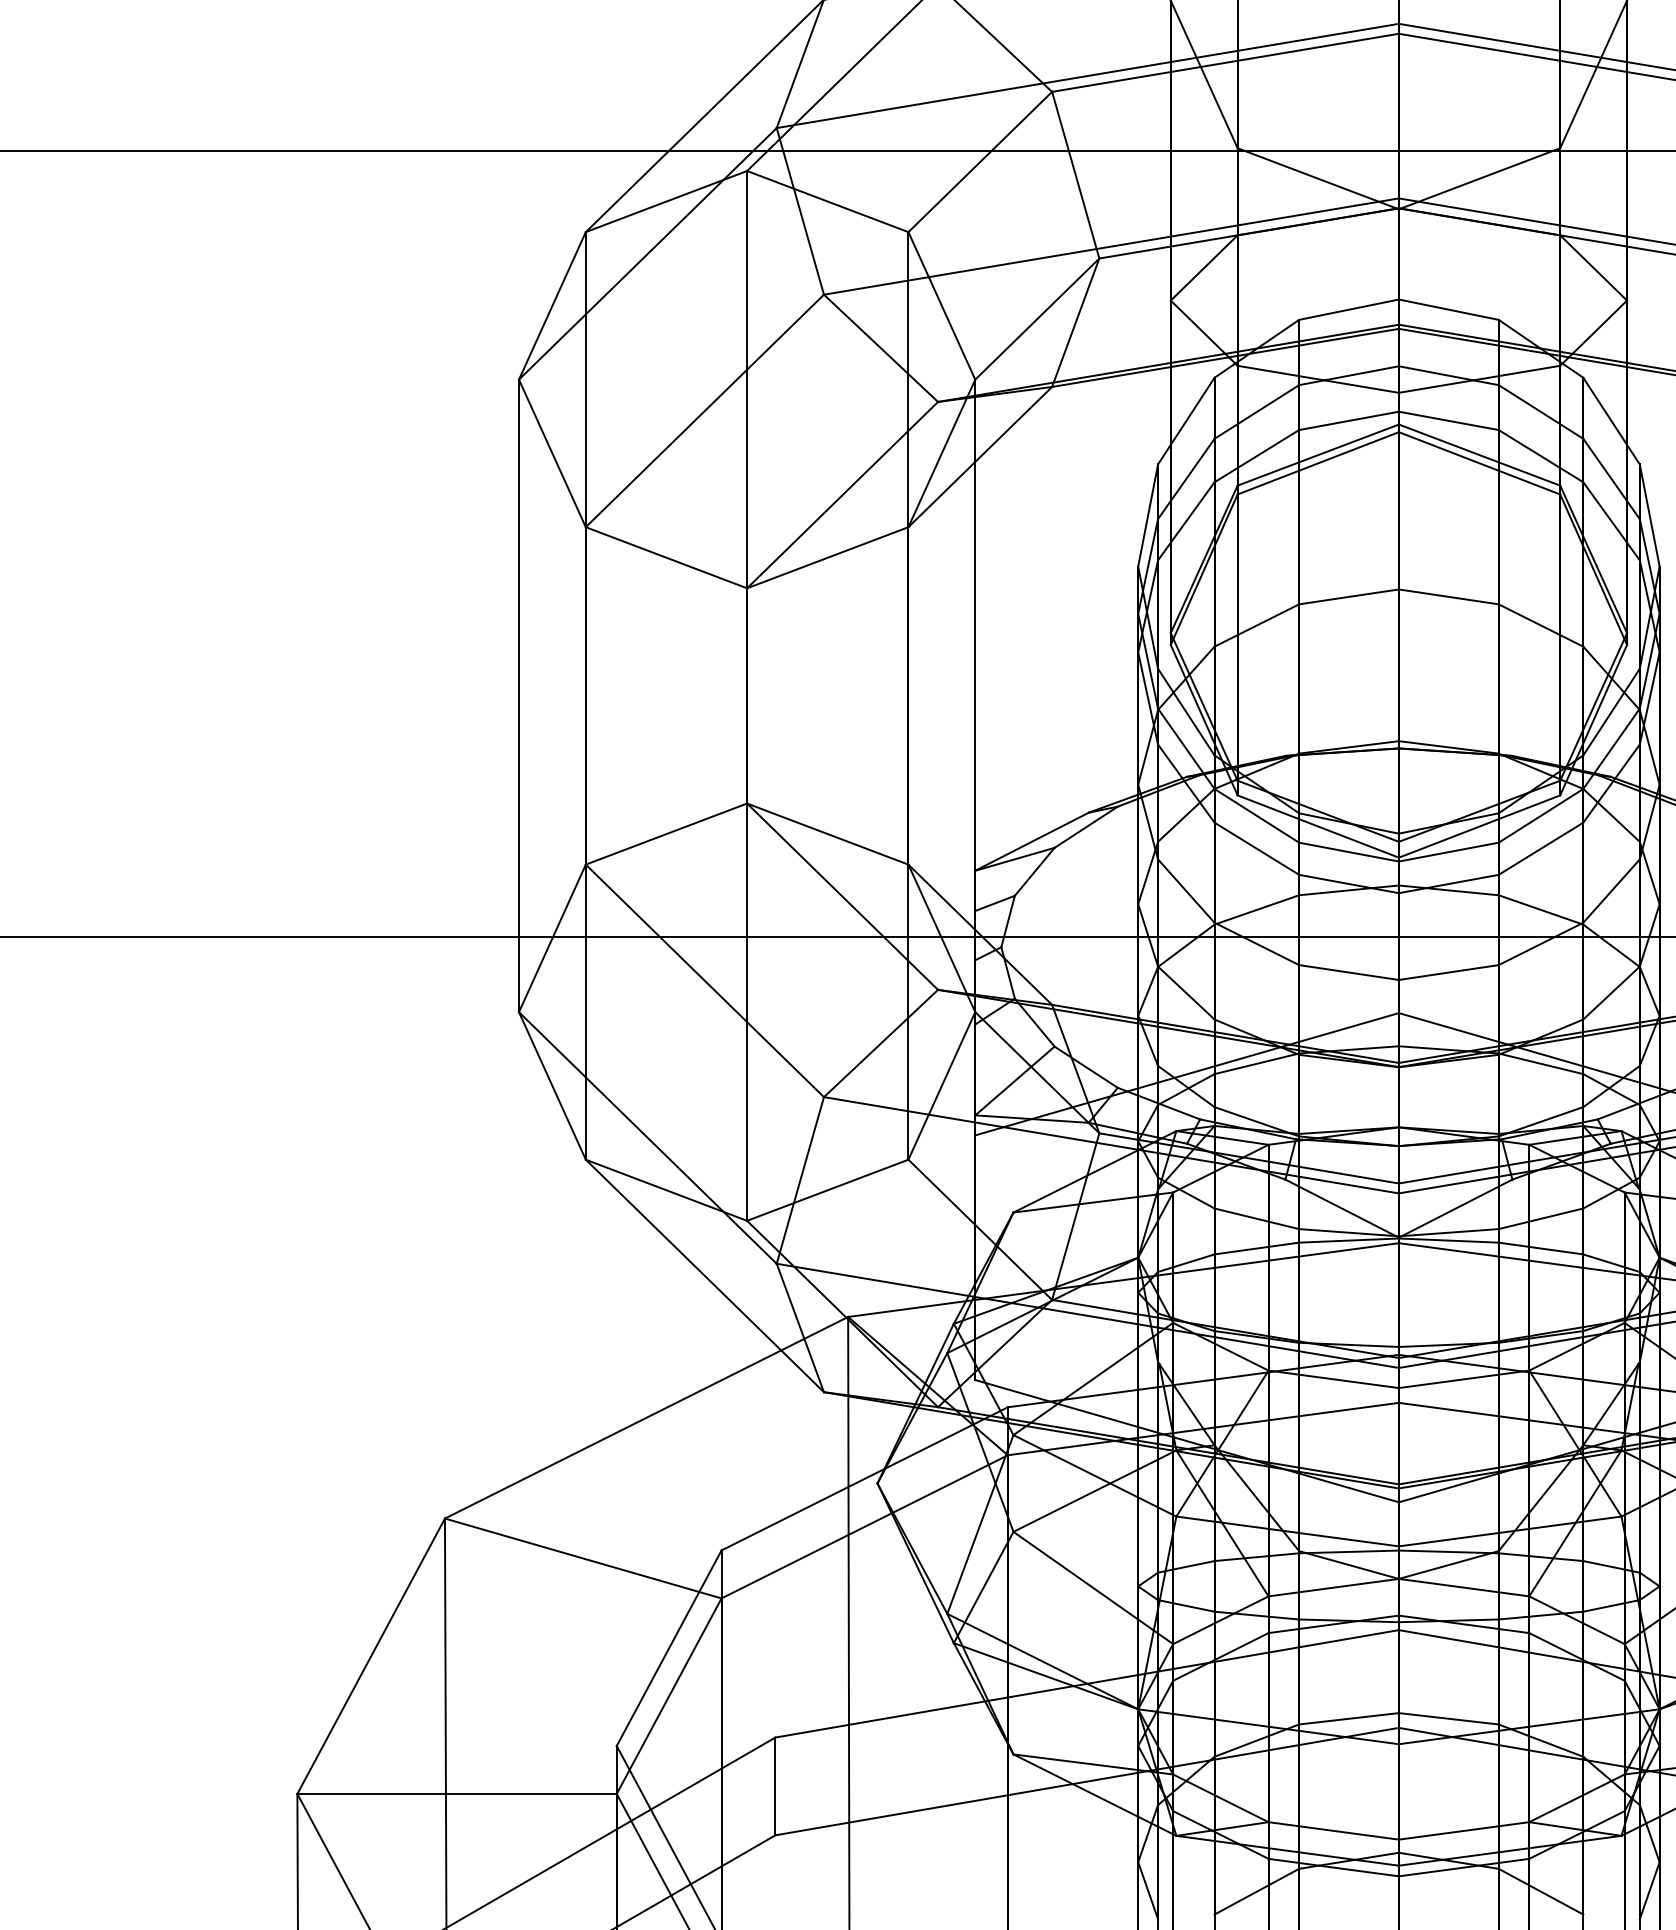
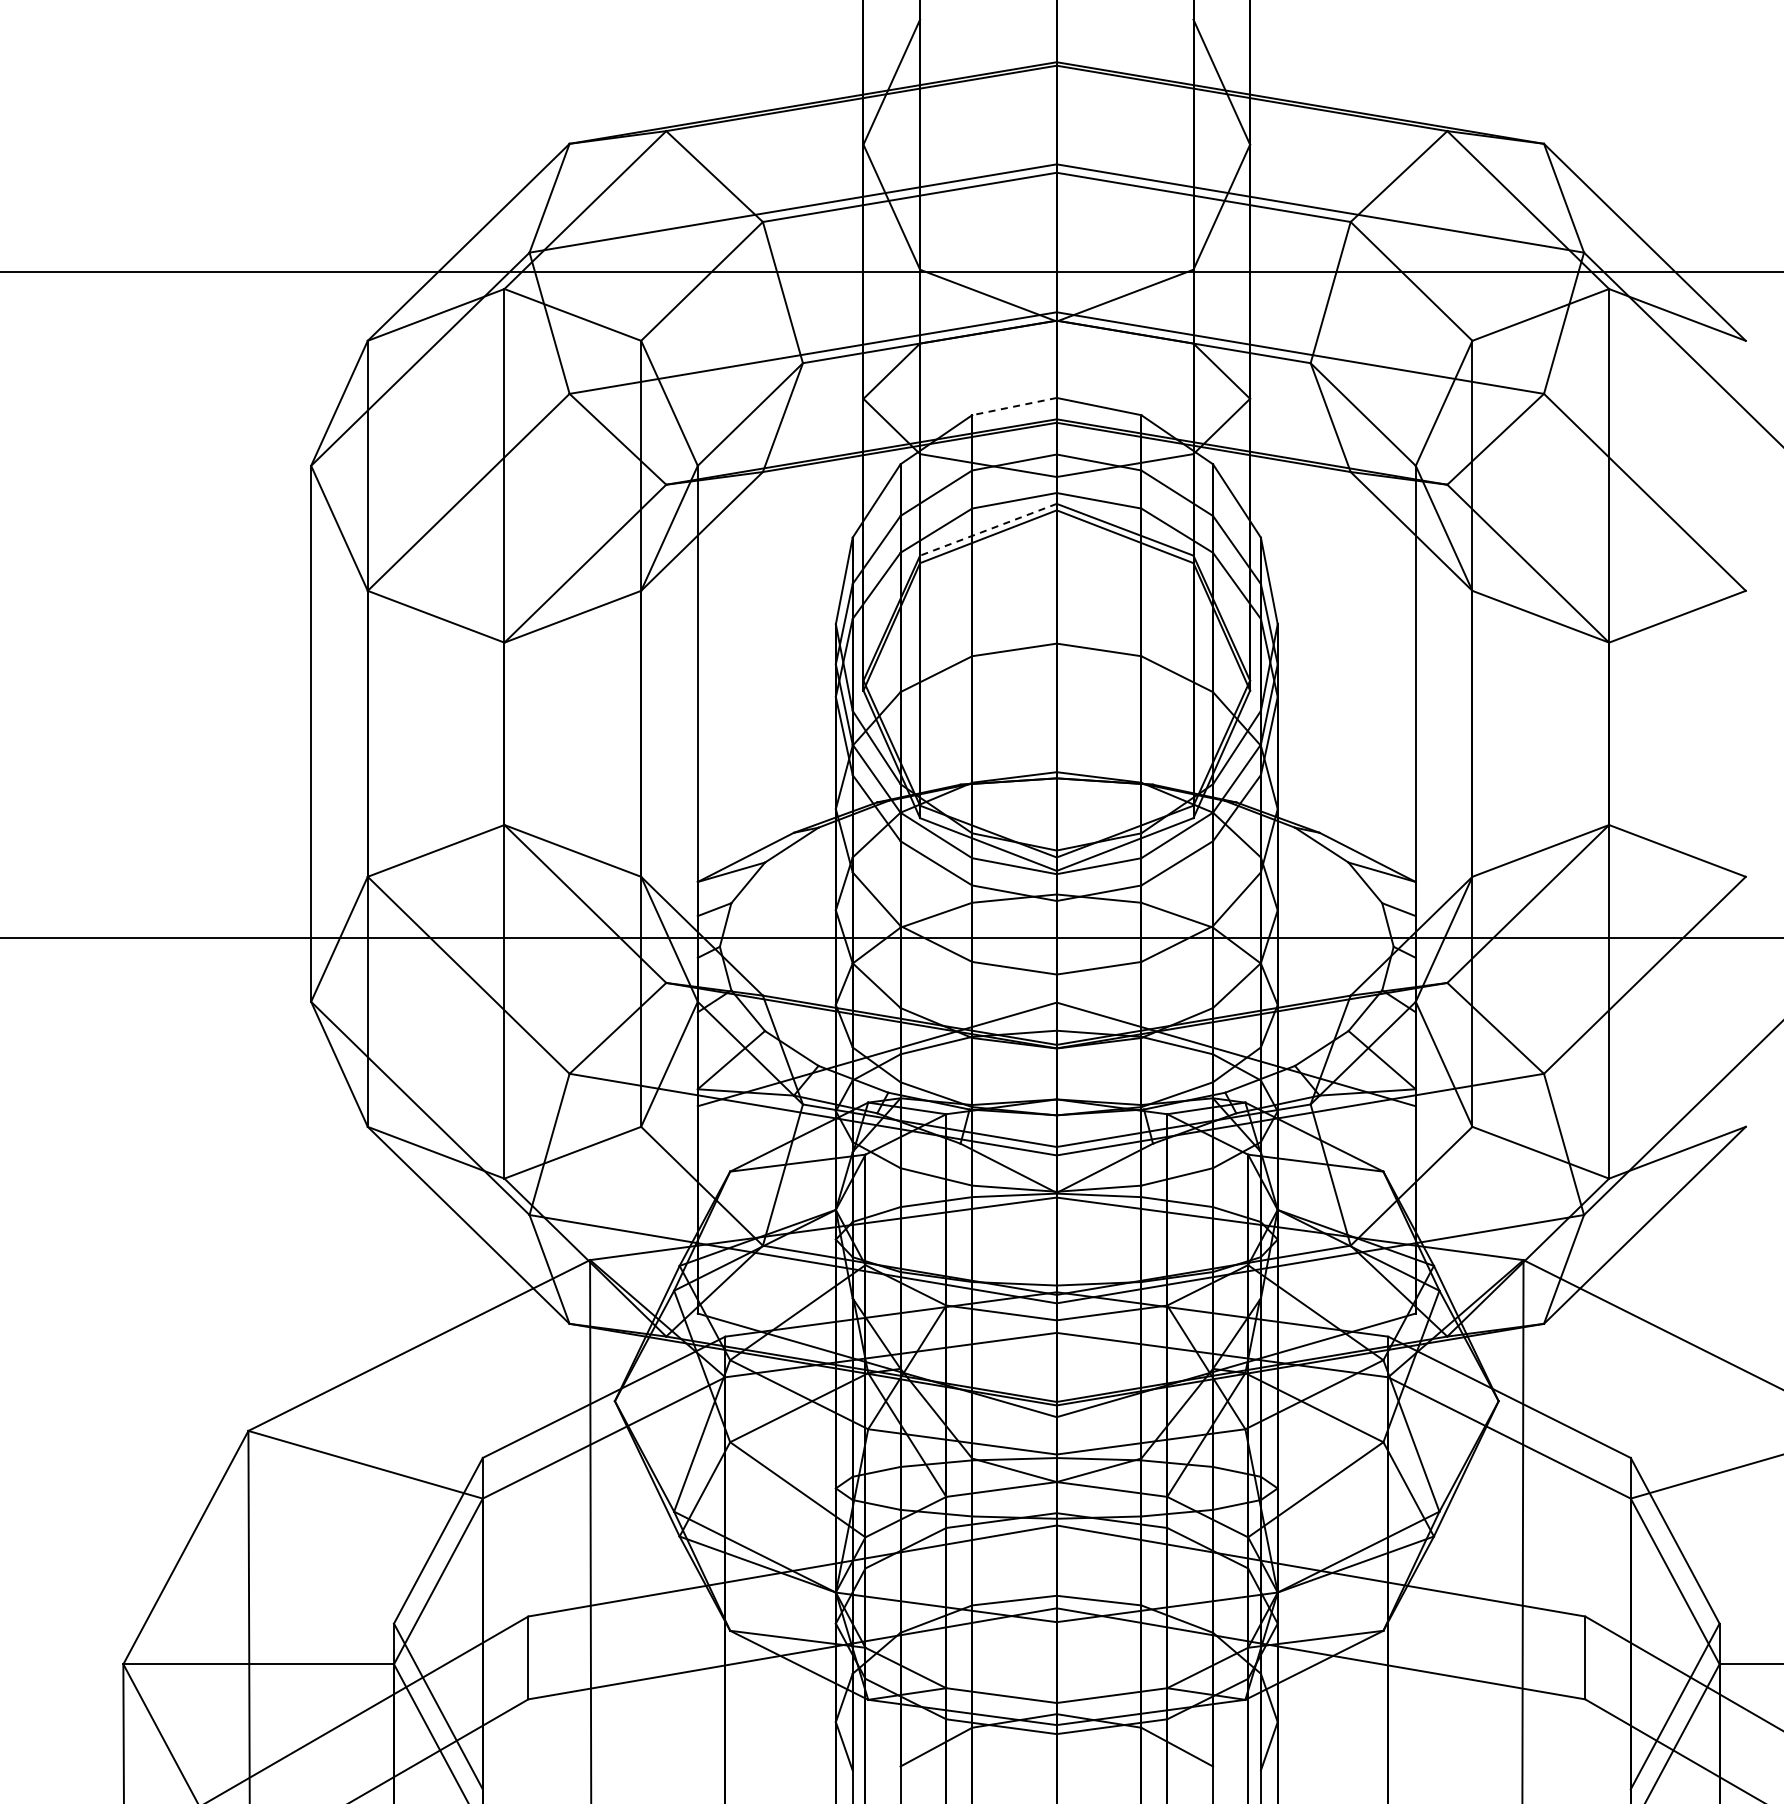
line: (1349, 309) -> (1014, 406), solid -> dashed
line: (1317, 454) -> (987, 529), solid -> dashed

